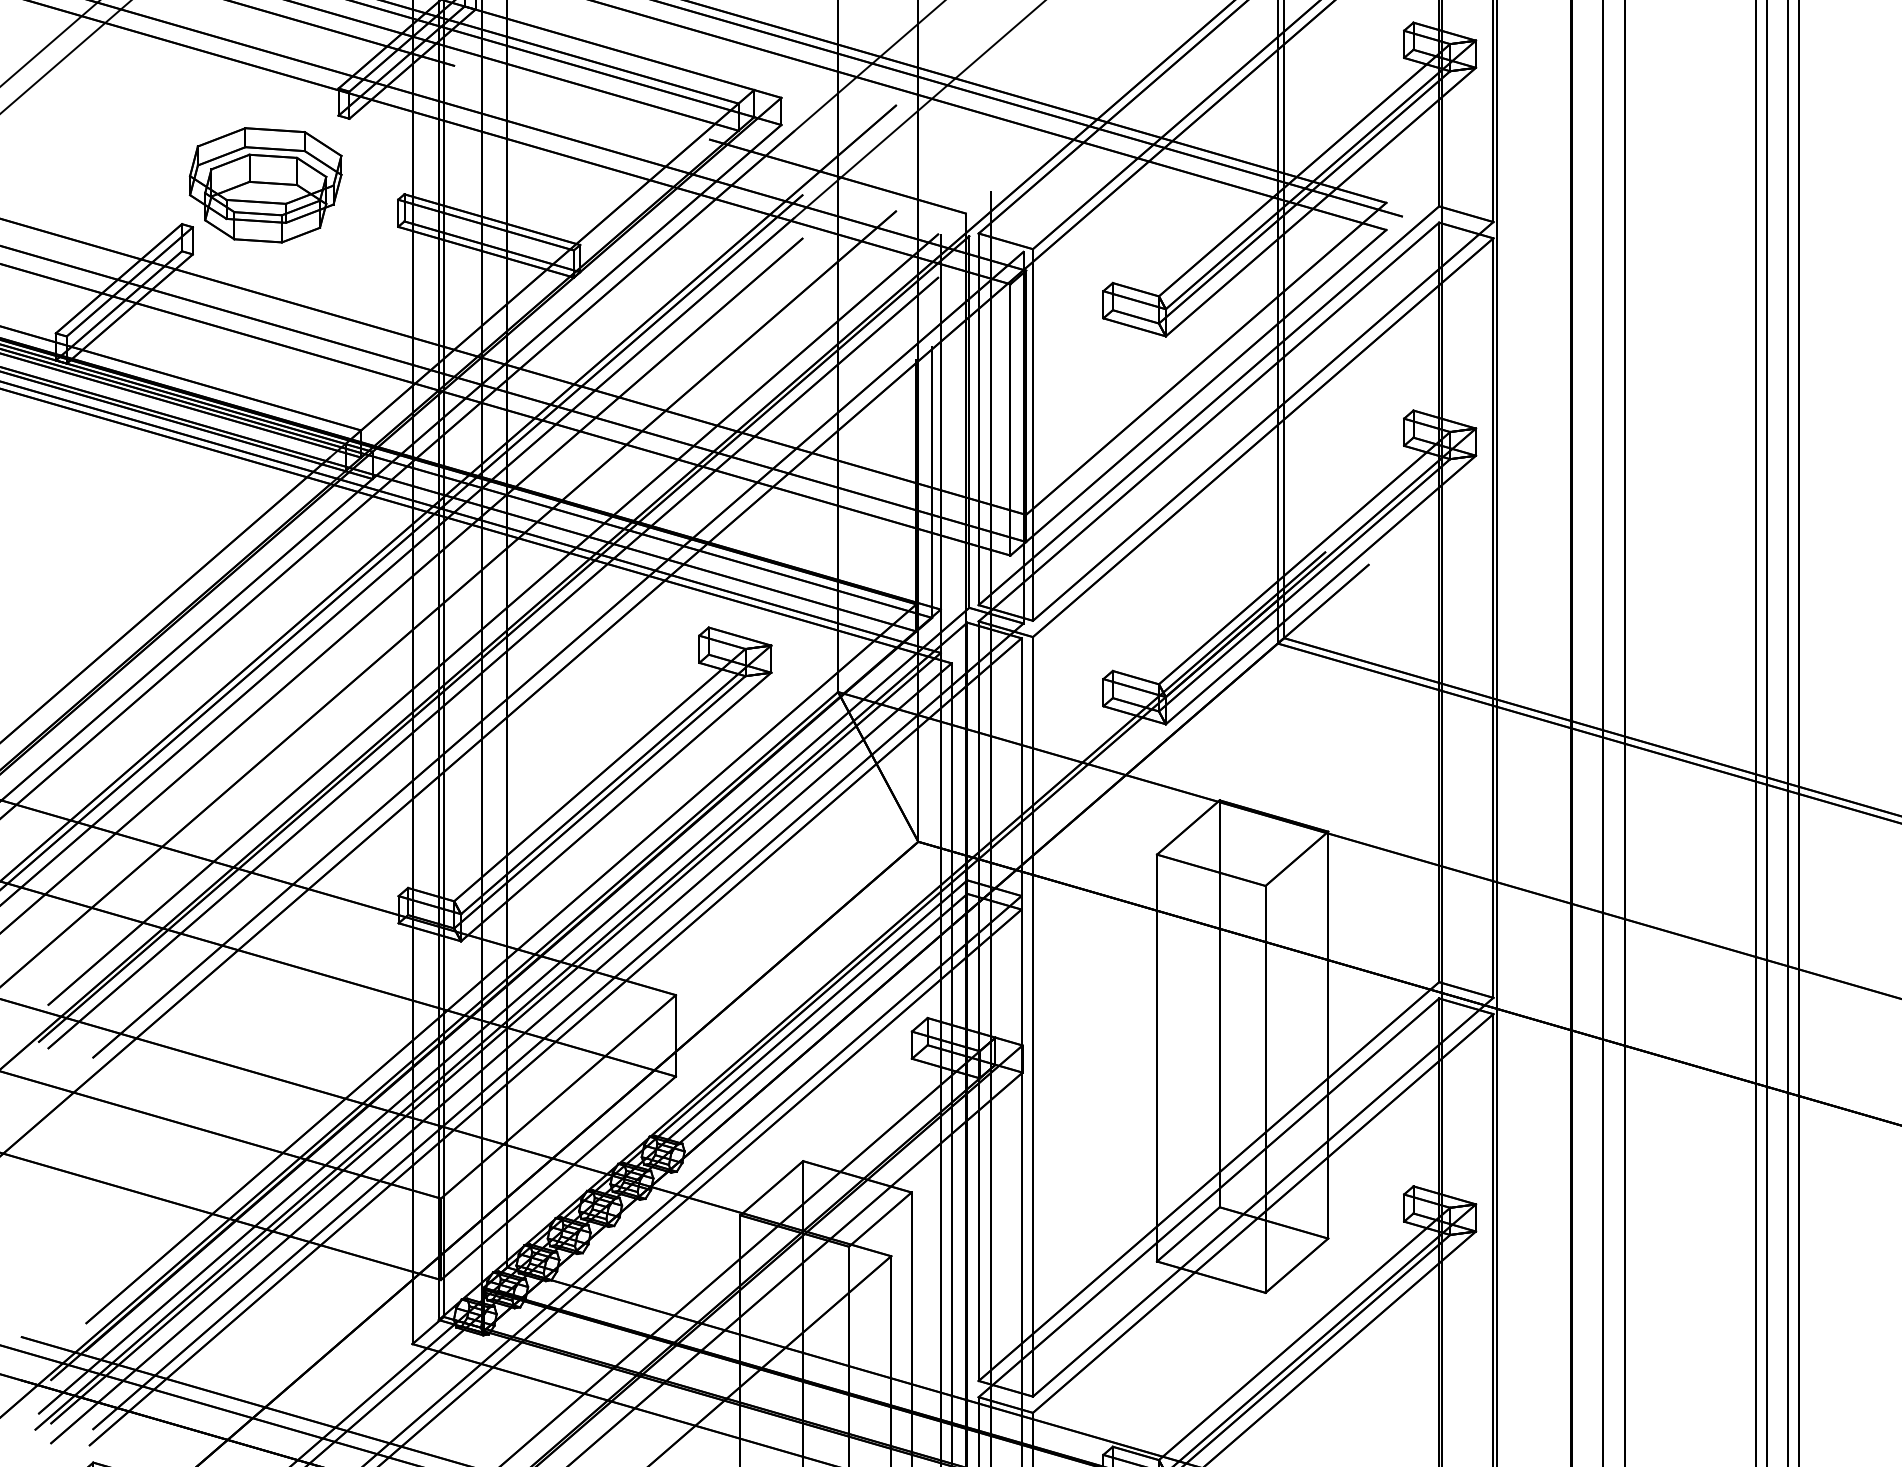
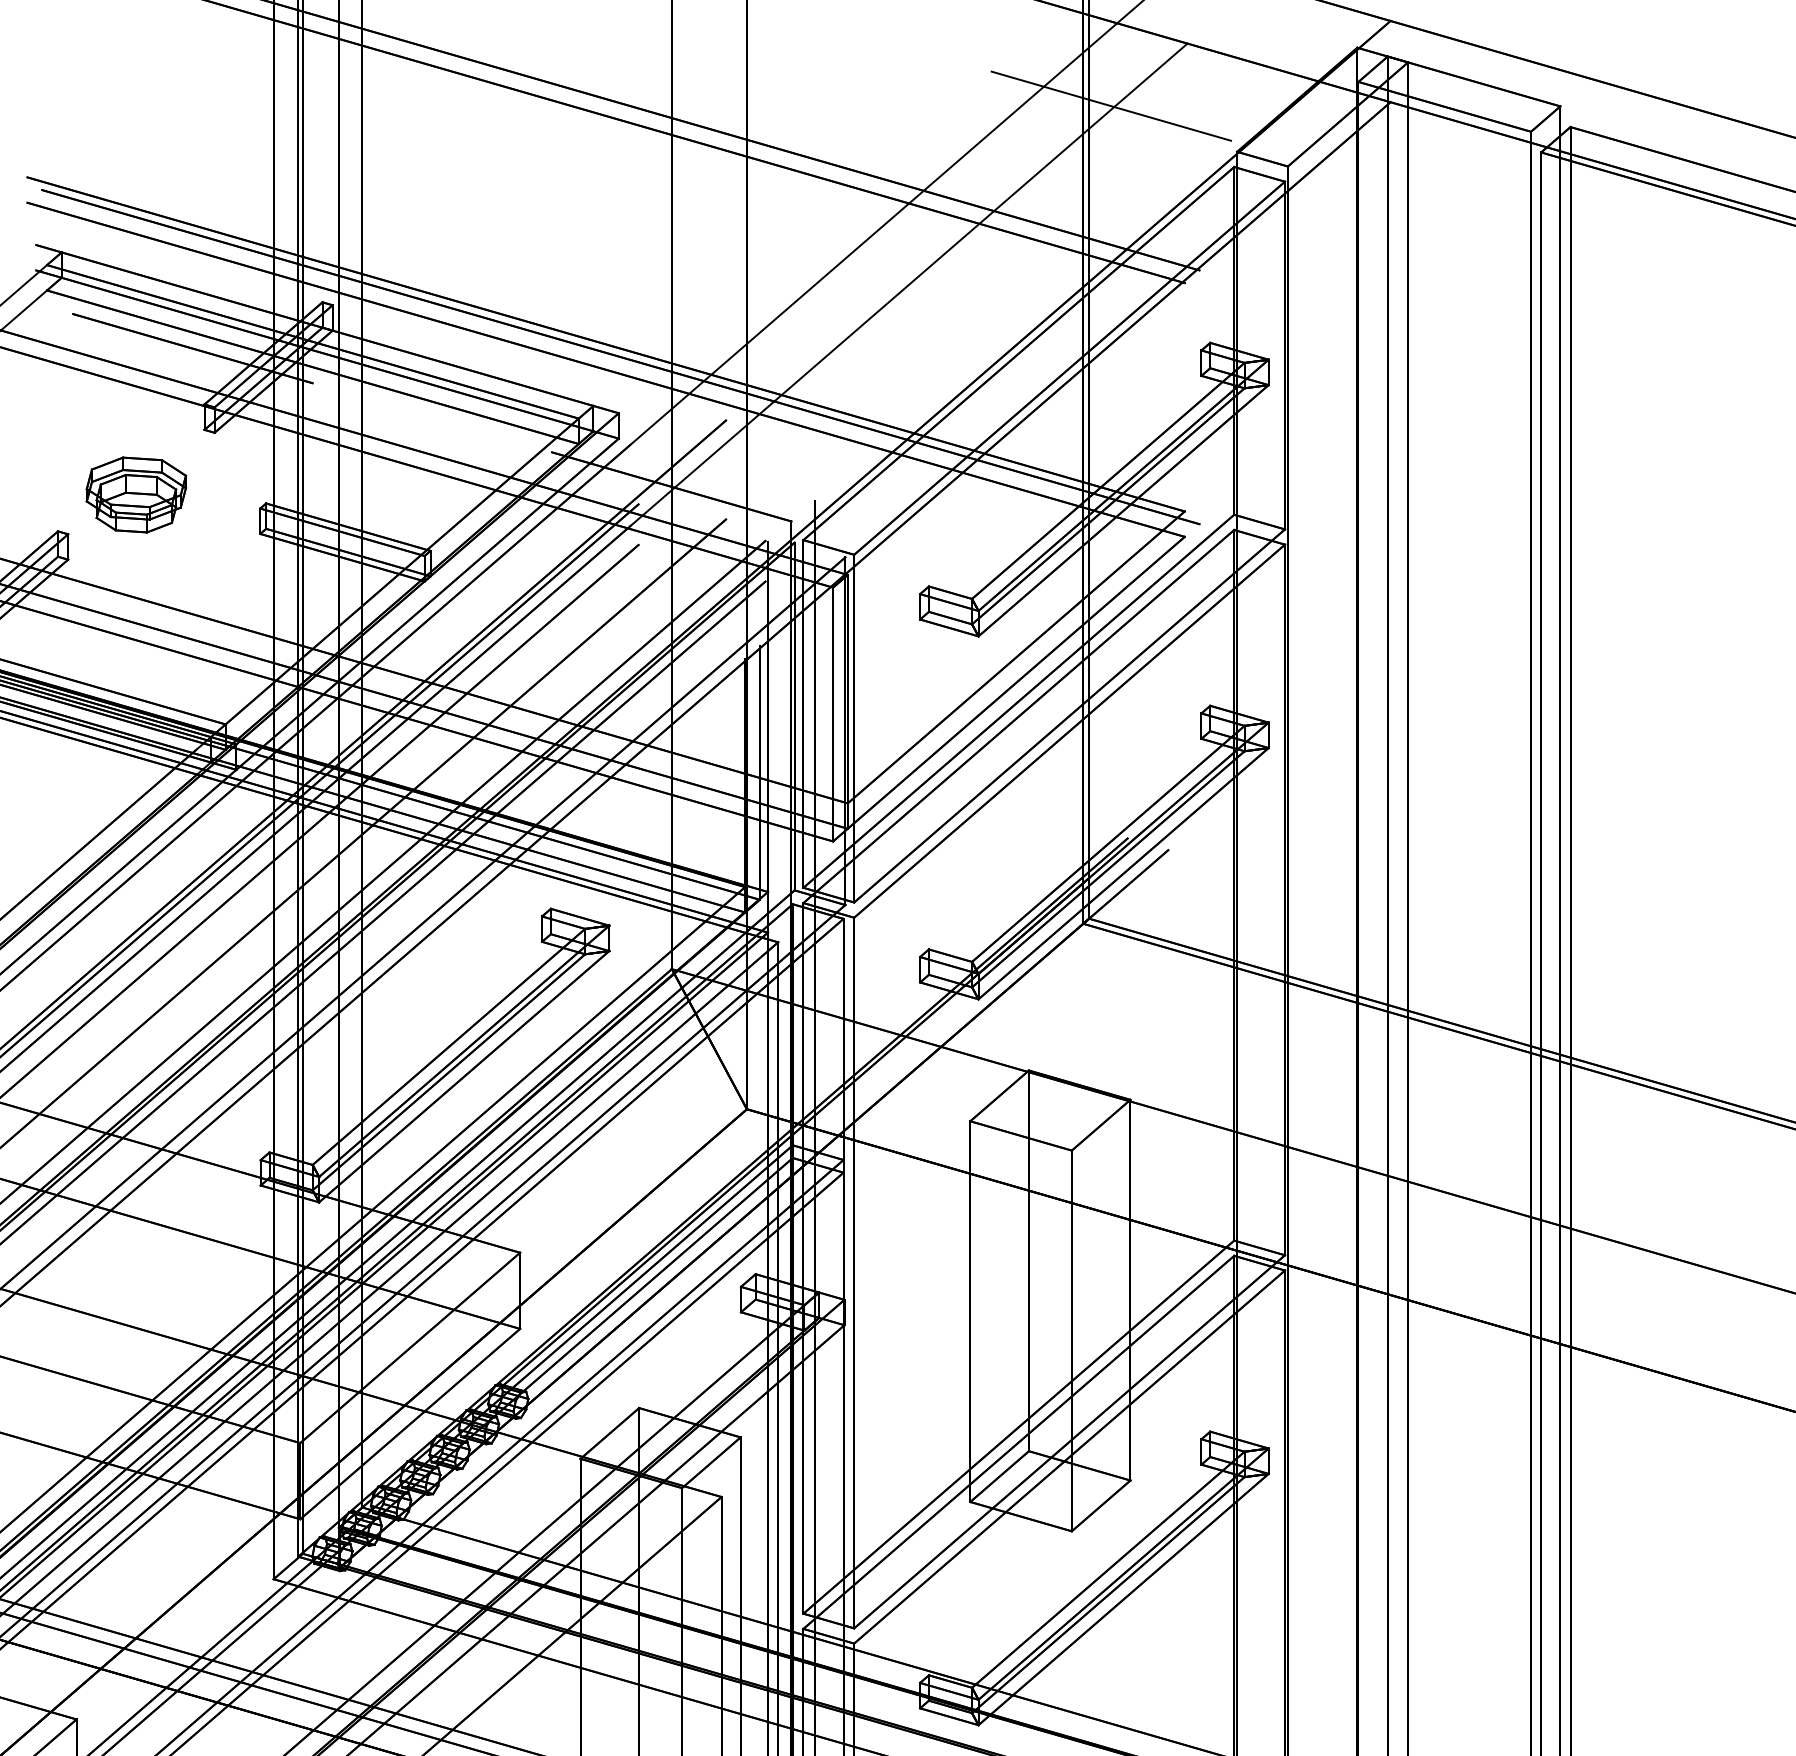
part: (265, 184) -> (136, 494), size x0.7

